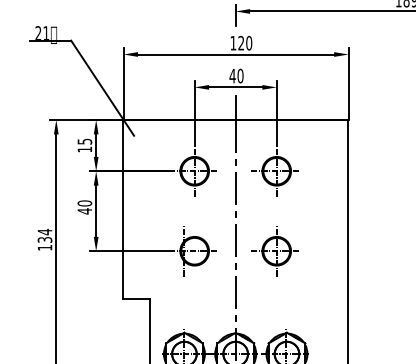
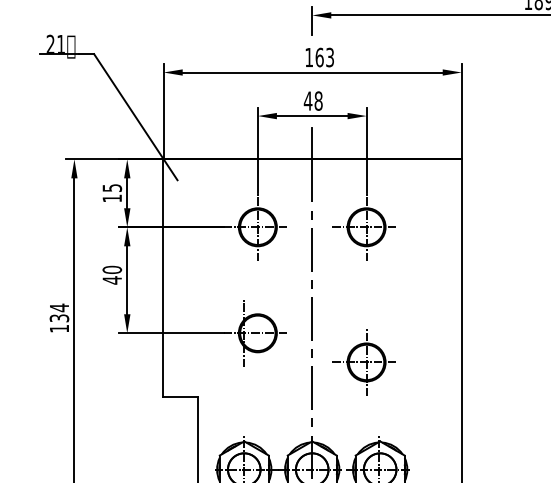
text: (245, 42) -> (325, 56), 120 -> 163
text: (240, 76) -> (318, 101), 40 -> 48
part: (274, 251) -> (363, 362), moved

